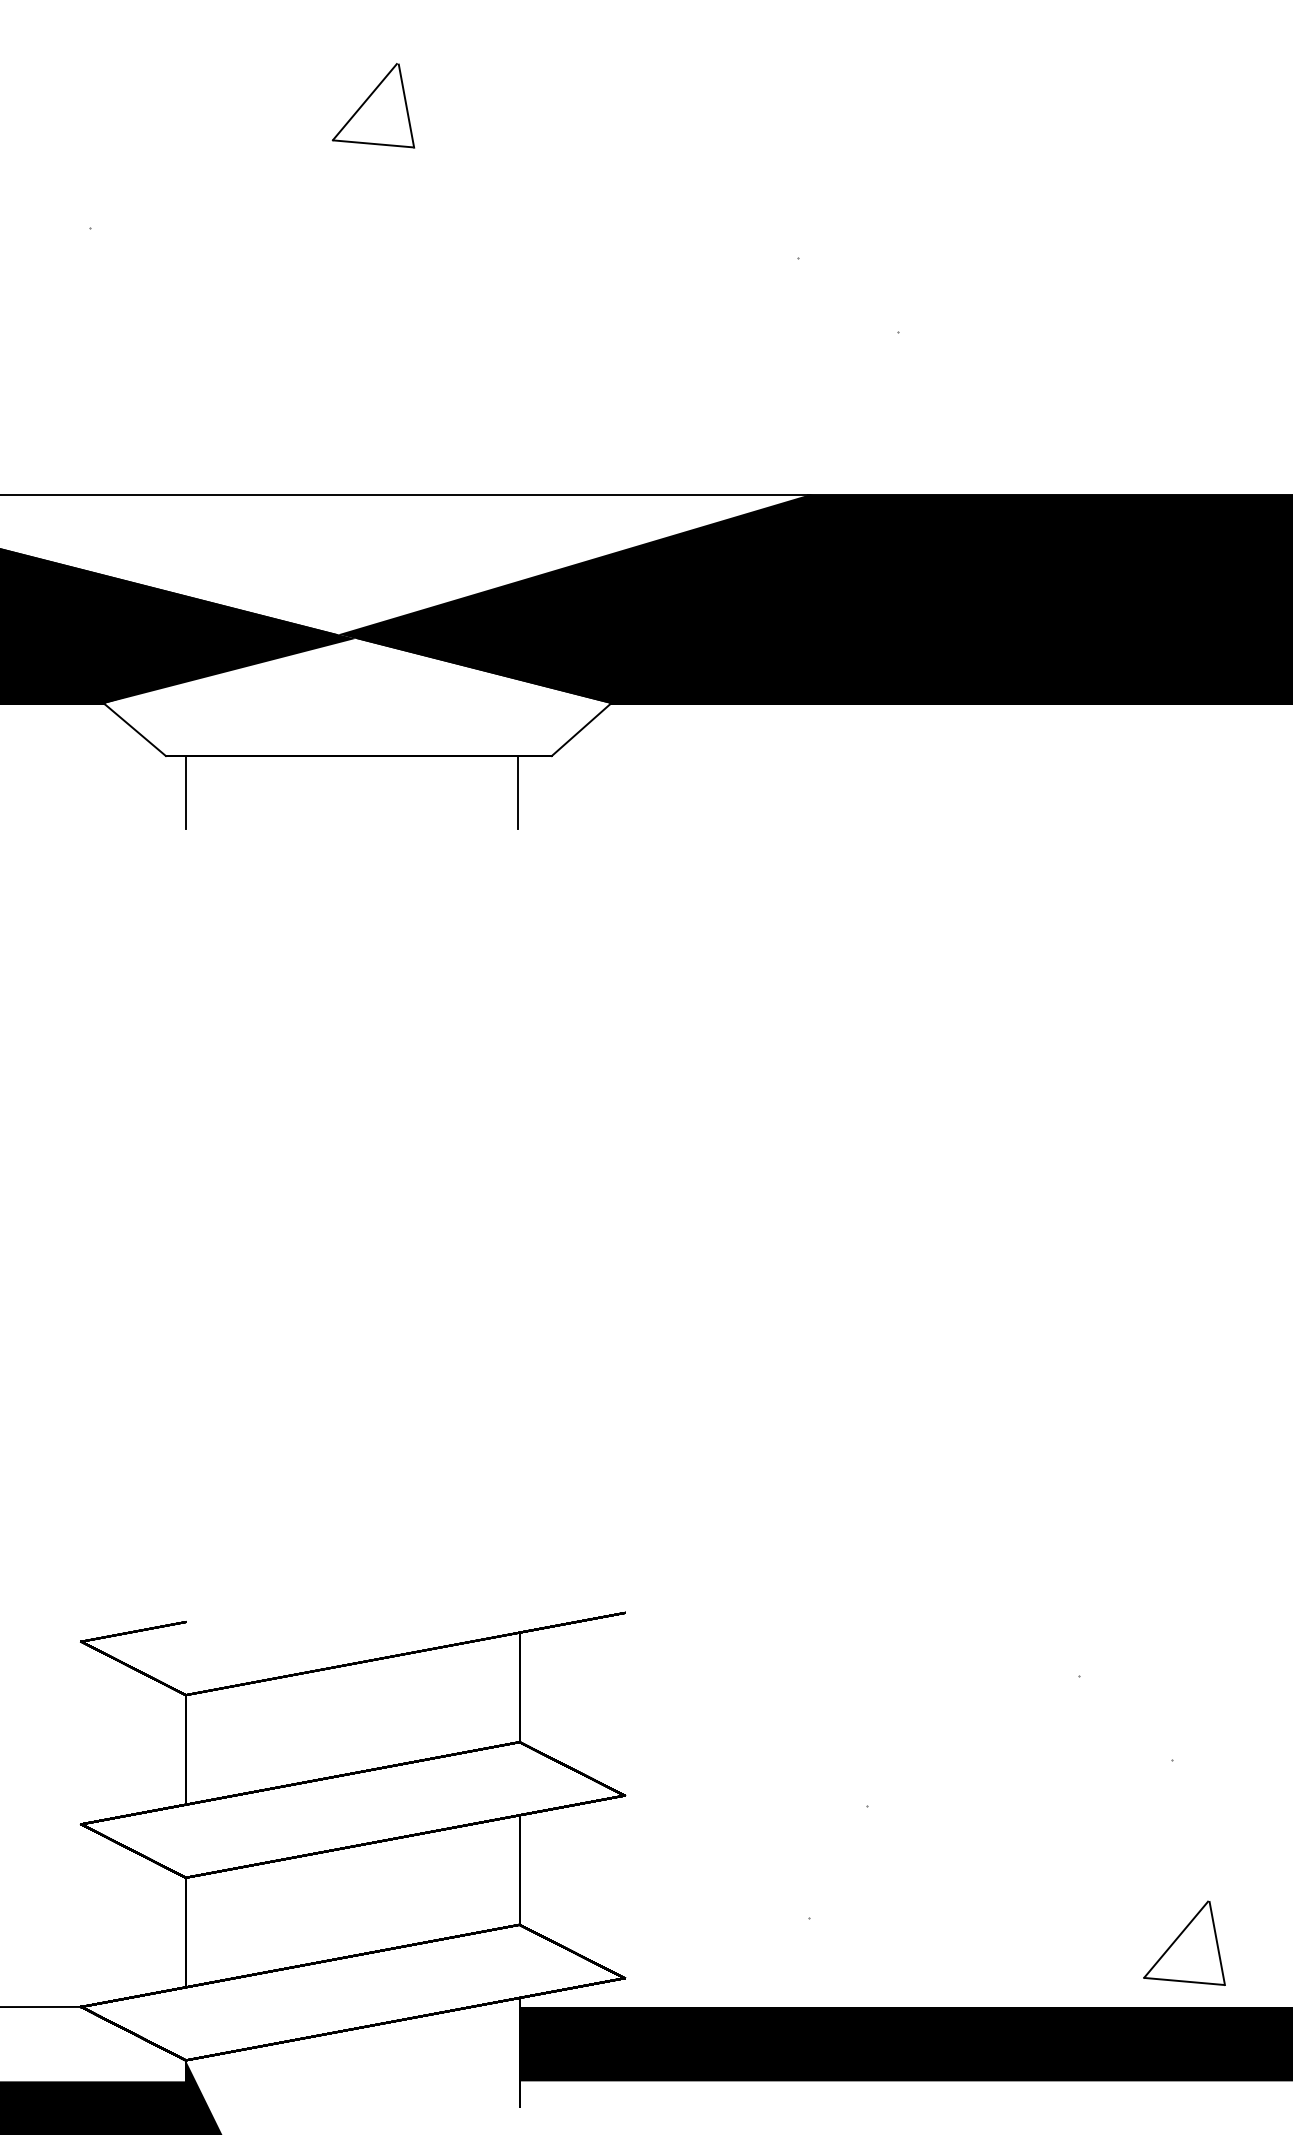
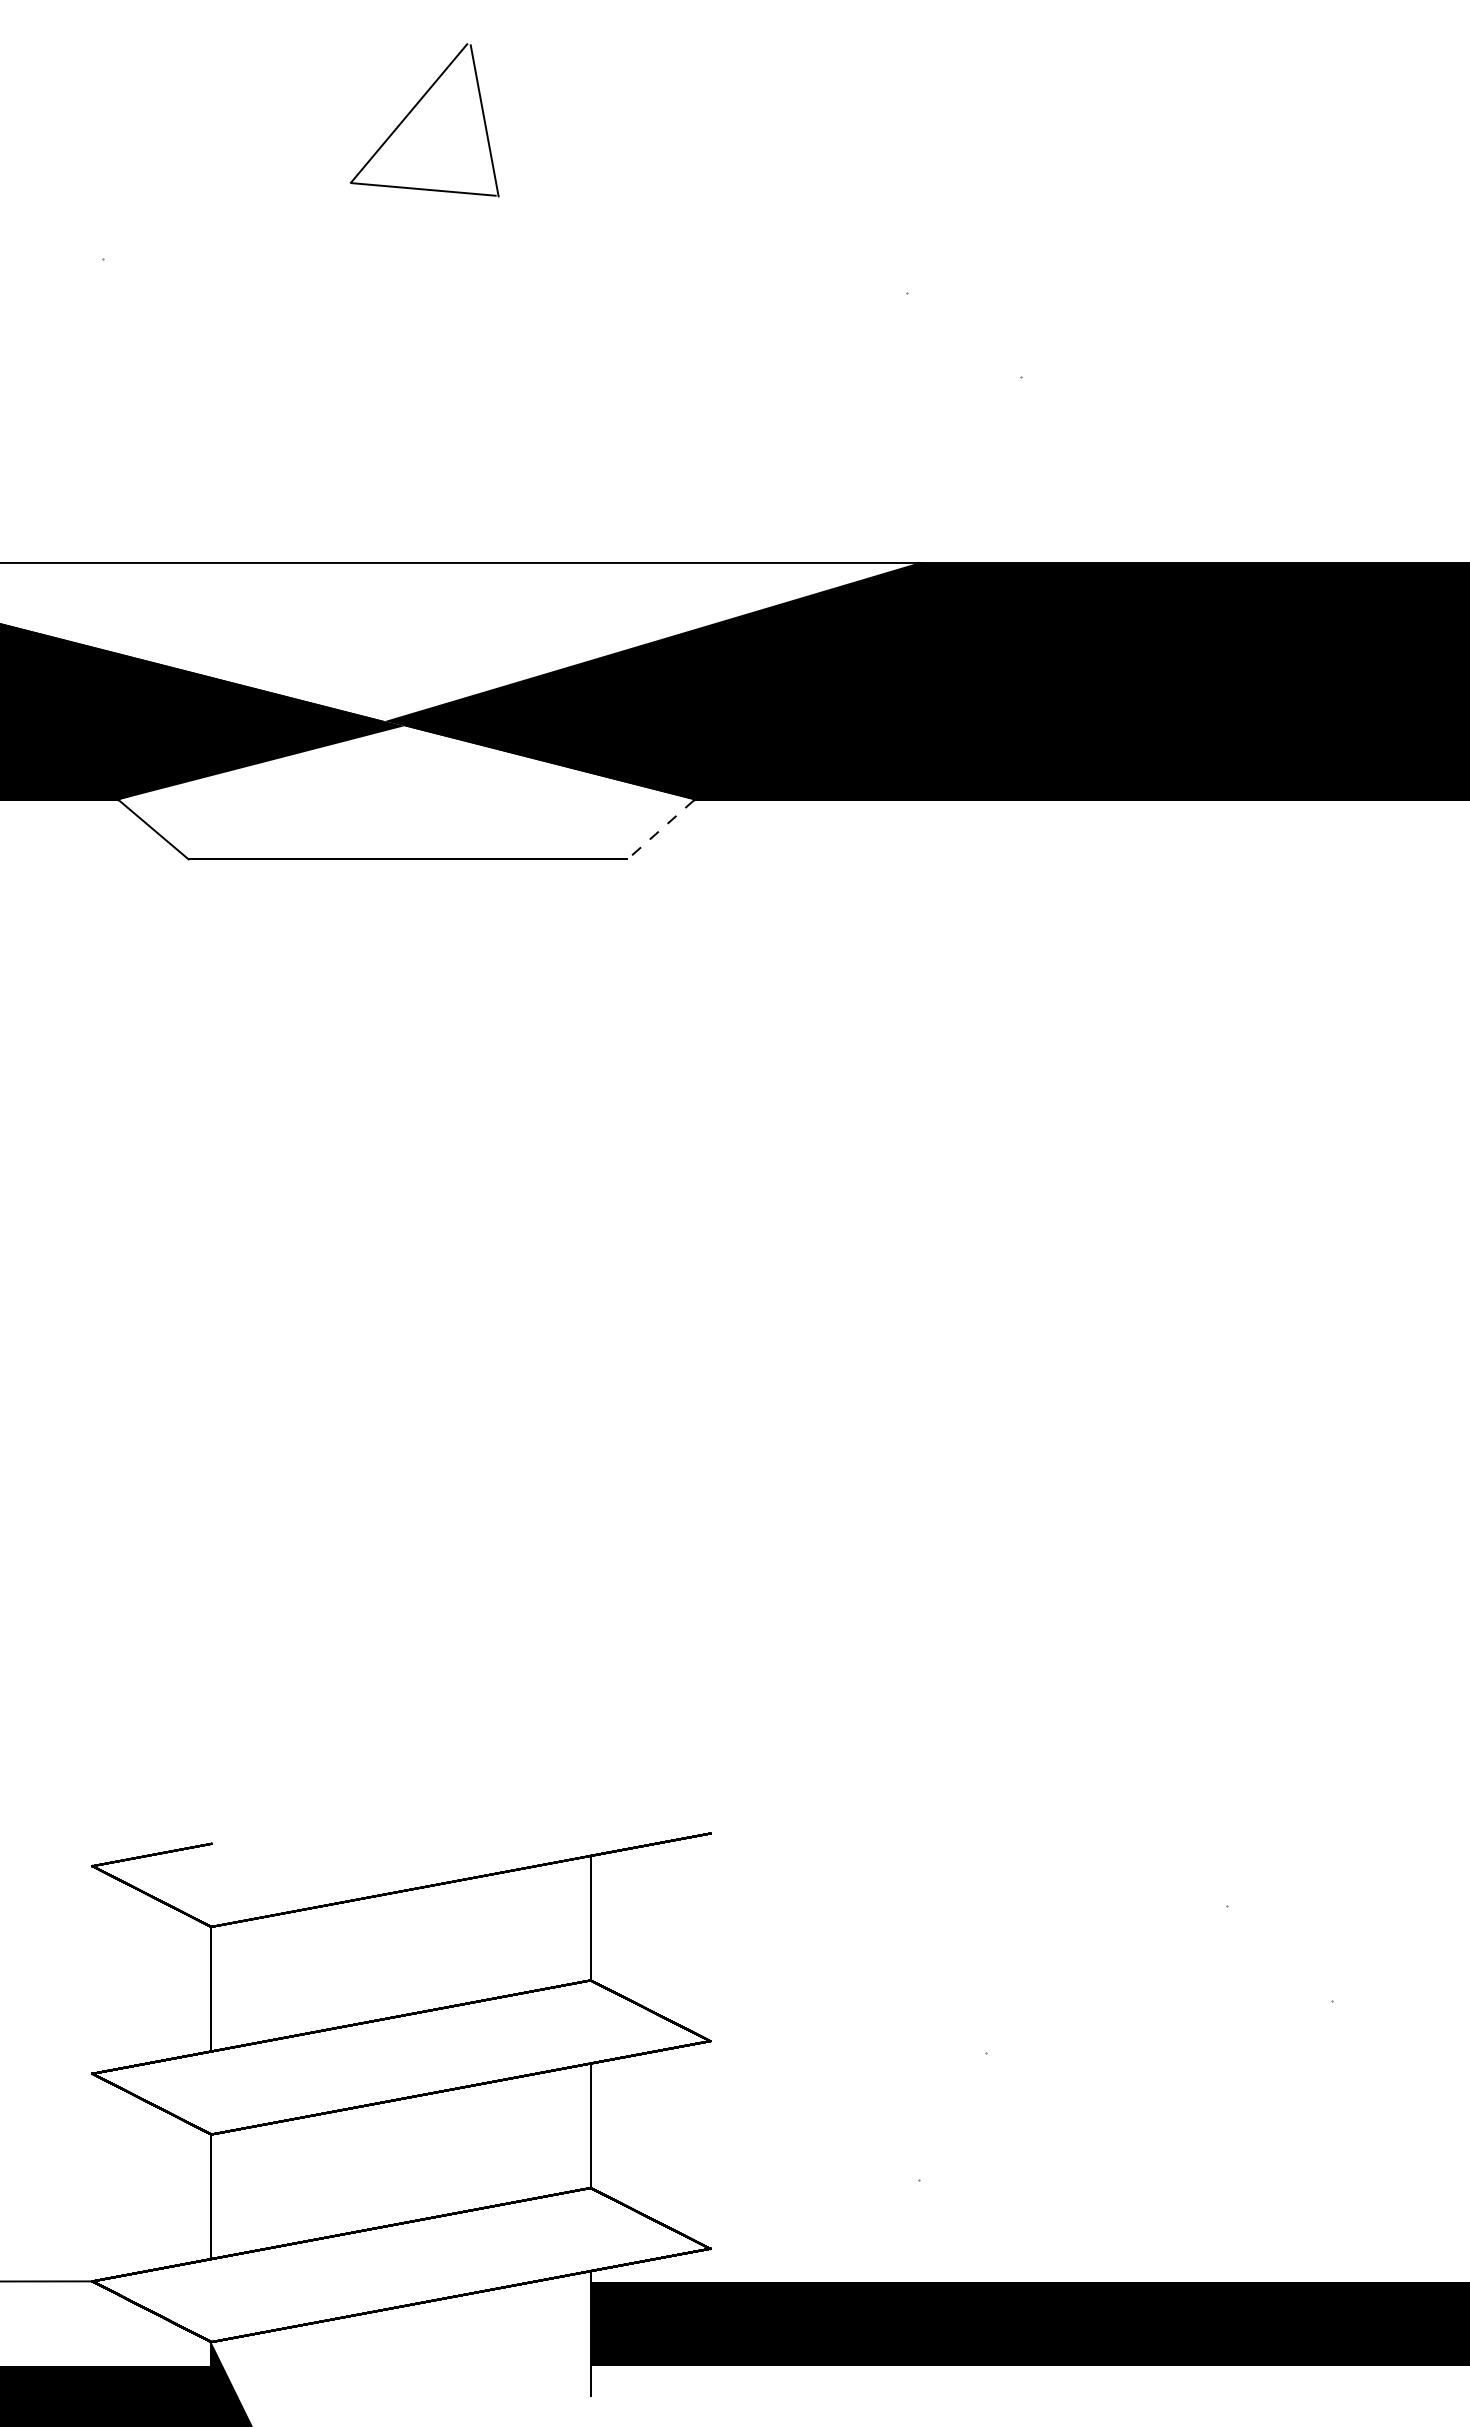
part: (373, 105) -> (424, 119), size x1.6
line: (580, 730) -> (659, 830), solid -> dashed
line: (185, 792) -> (210, 900), removed
line: (517, 792) -> (588, 900), removed
part: (1184, 1942) -> (1346, 2208), removed

